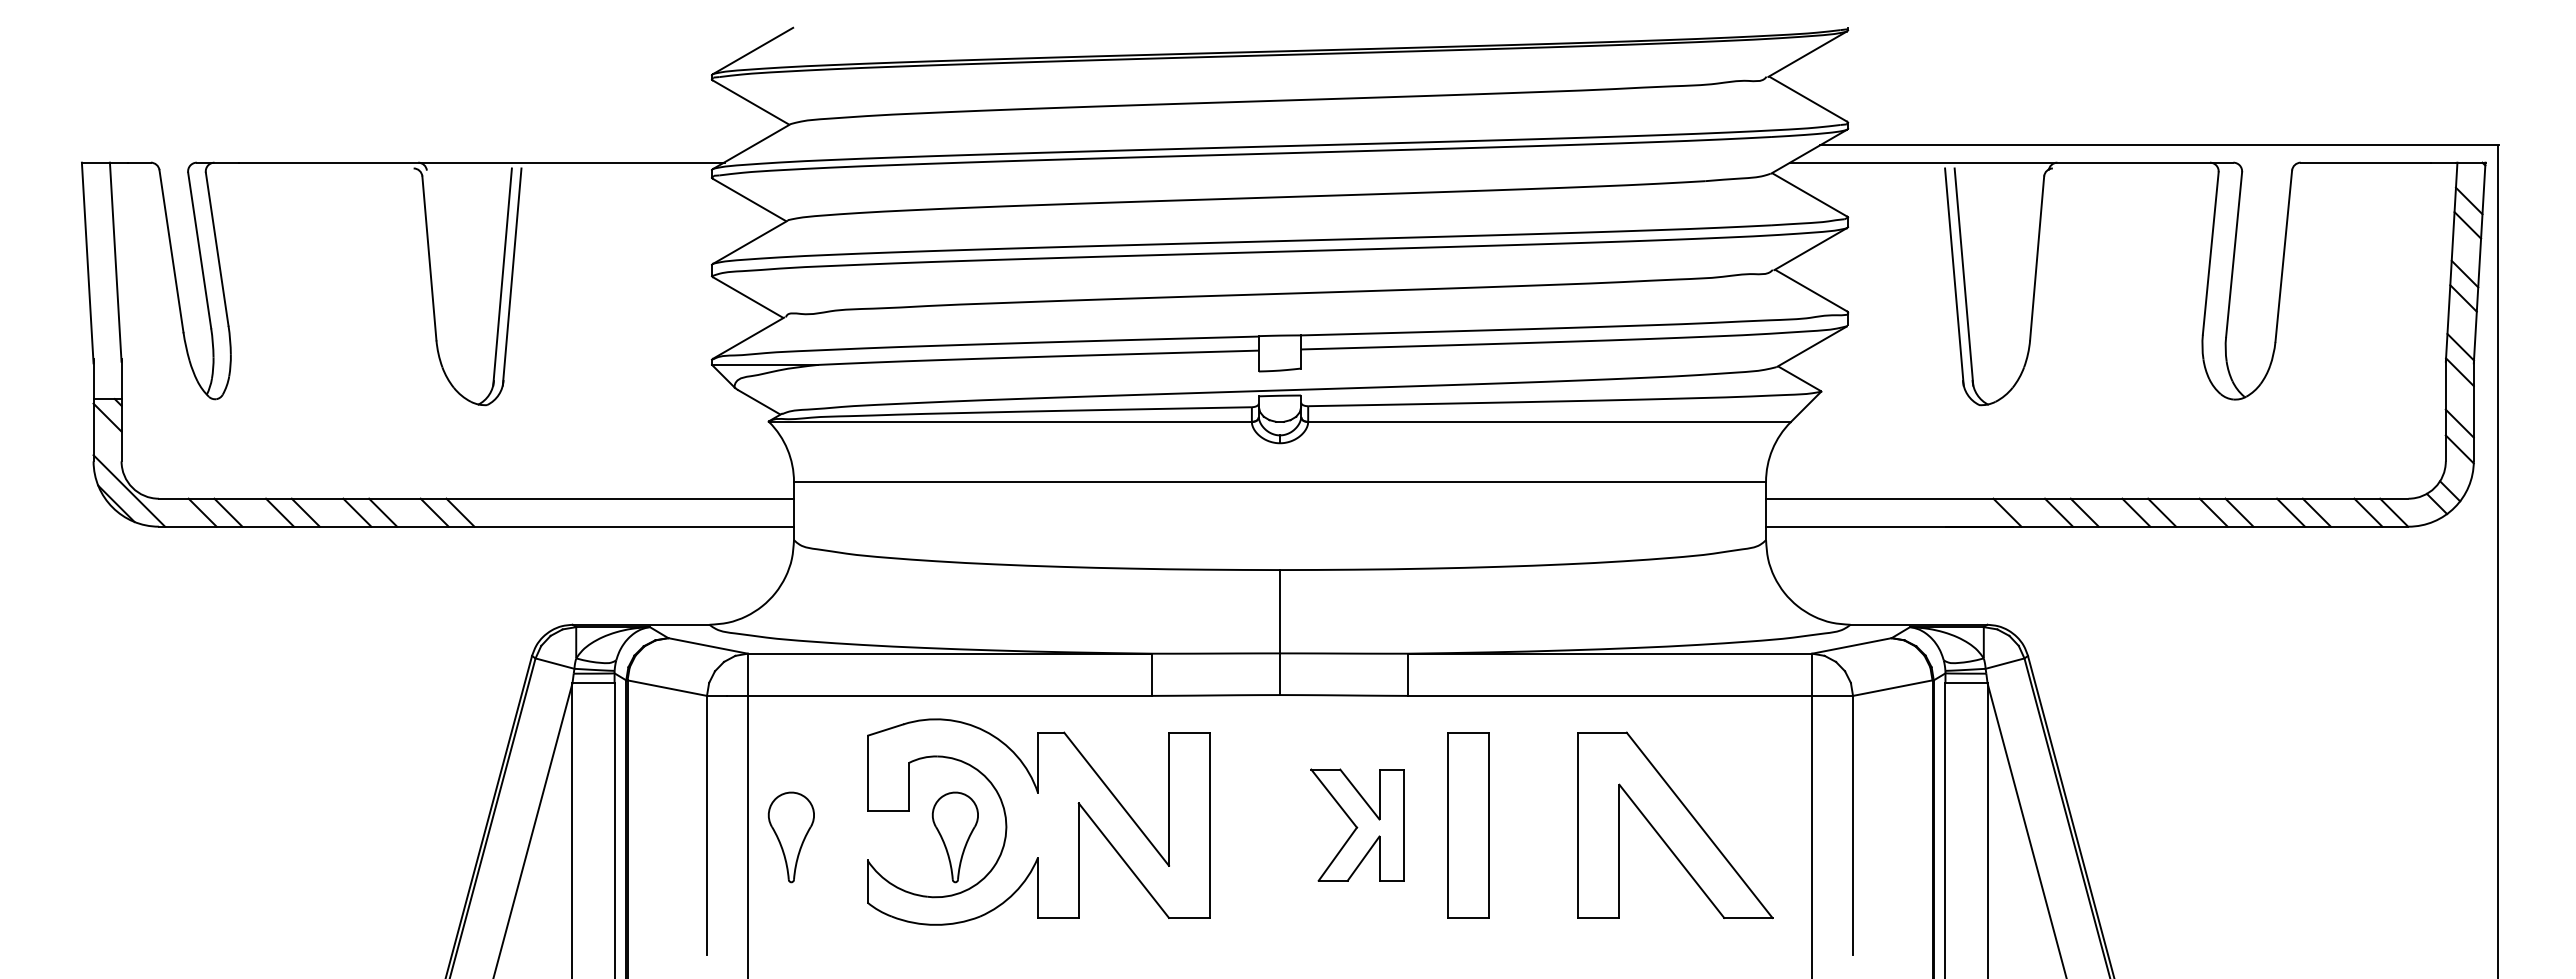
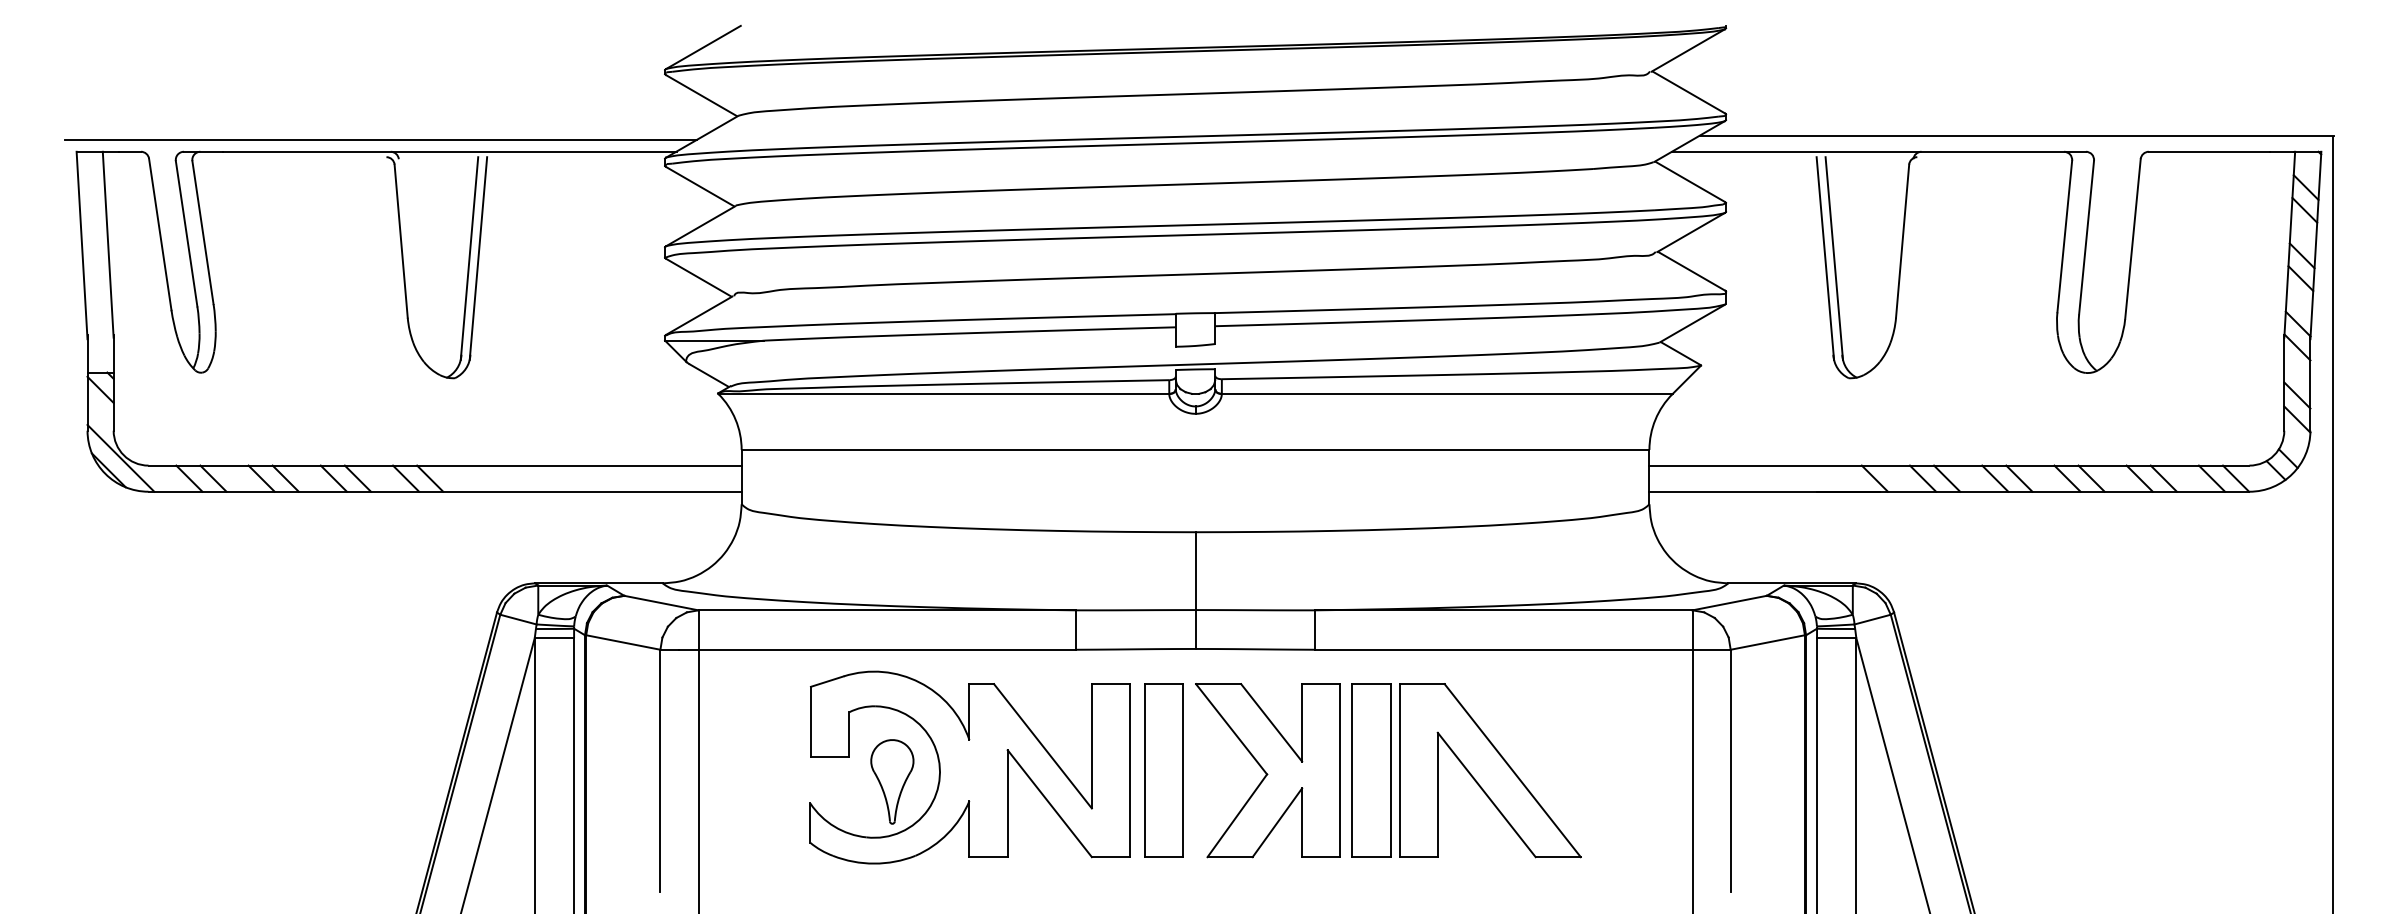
line: (407, 150) -> (380, 140), added
part: (1357, 824) -> (1267, 769), size x1.67
part: (1675, 824) -> (1490, 769), moved
part: (1246, 825) -> (1164, 770), added
part: (790, 837) -> (738, 781), removed

